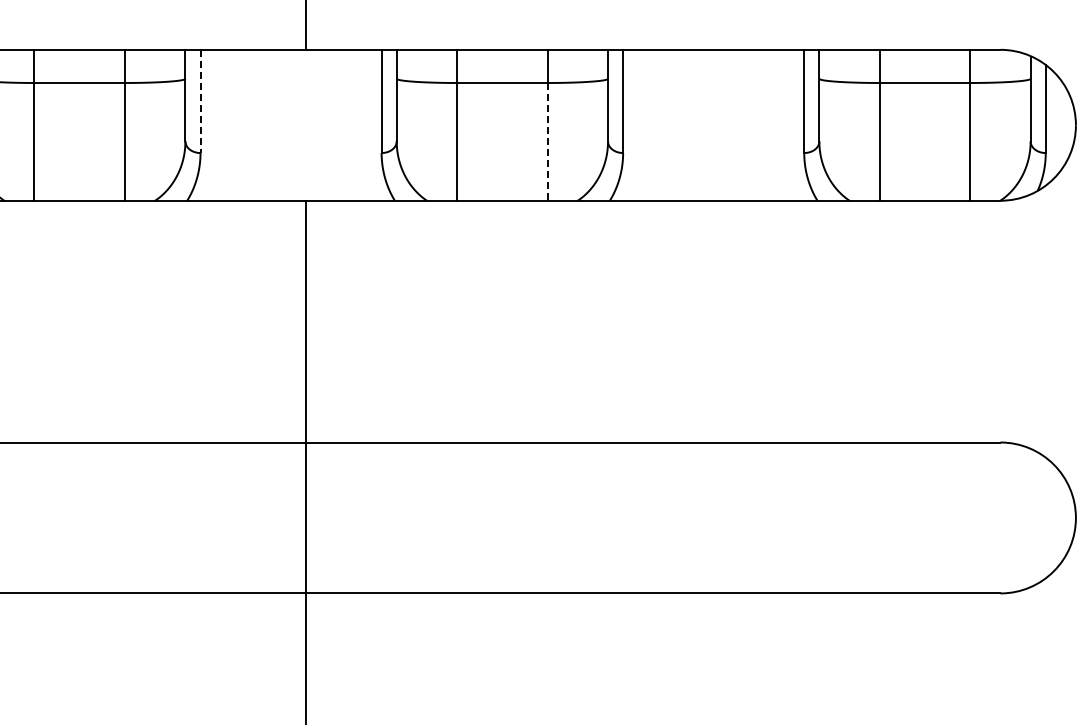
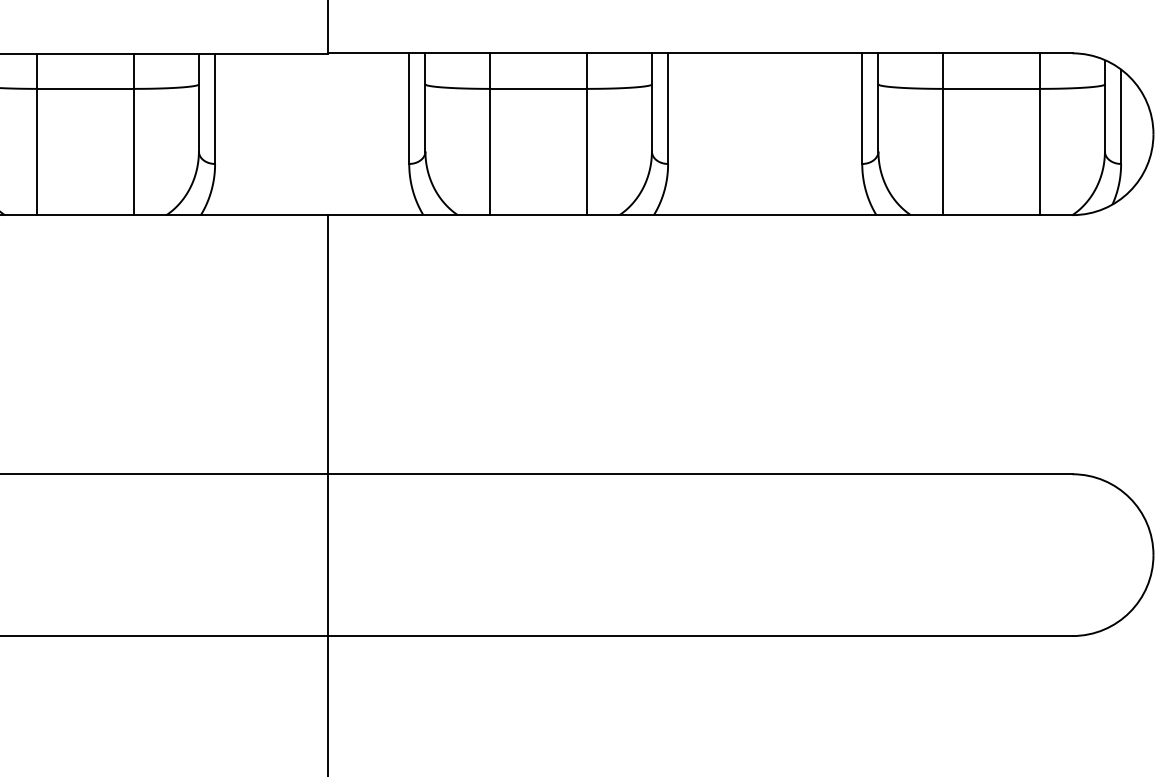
line: (200, 102) -> (215, 109), dashed -> solid
line: (547, 141) -> (587, 151), dashed -> solid

